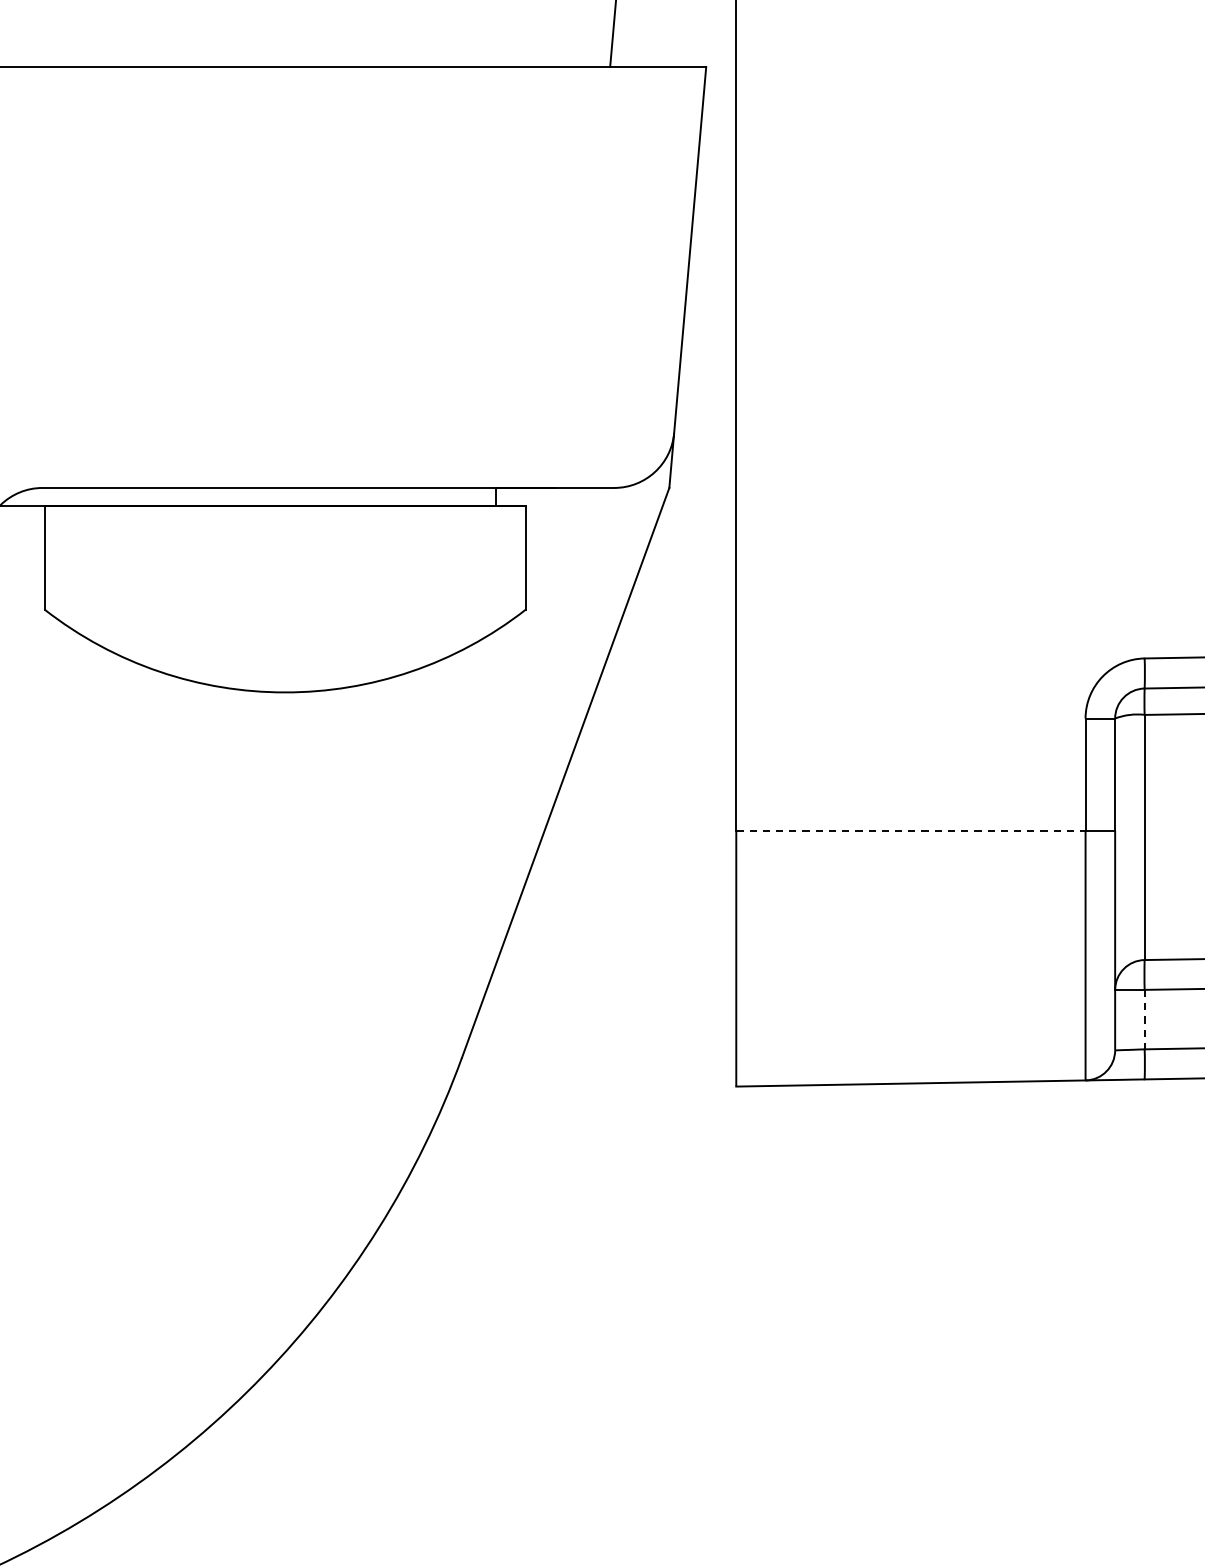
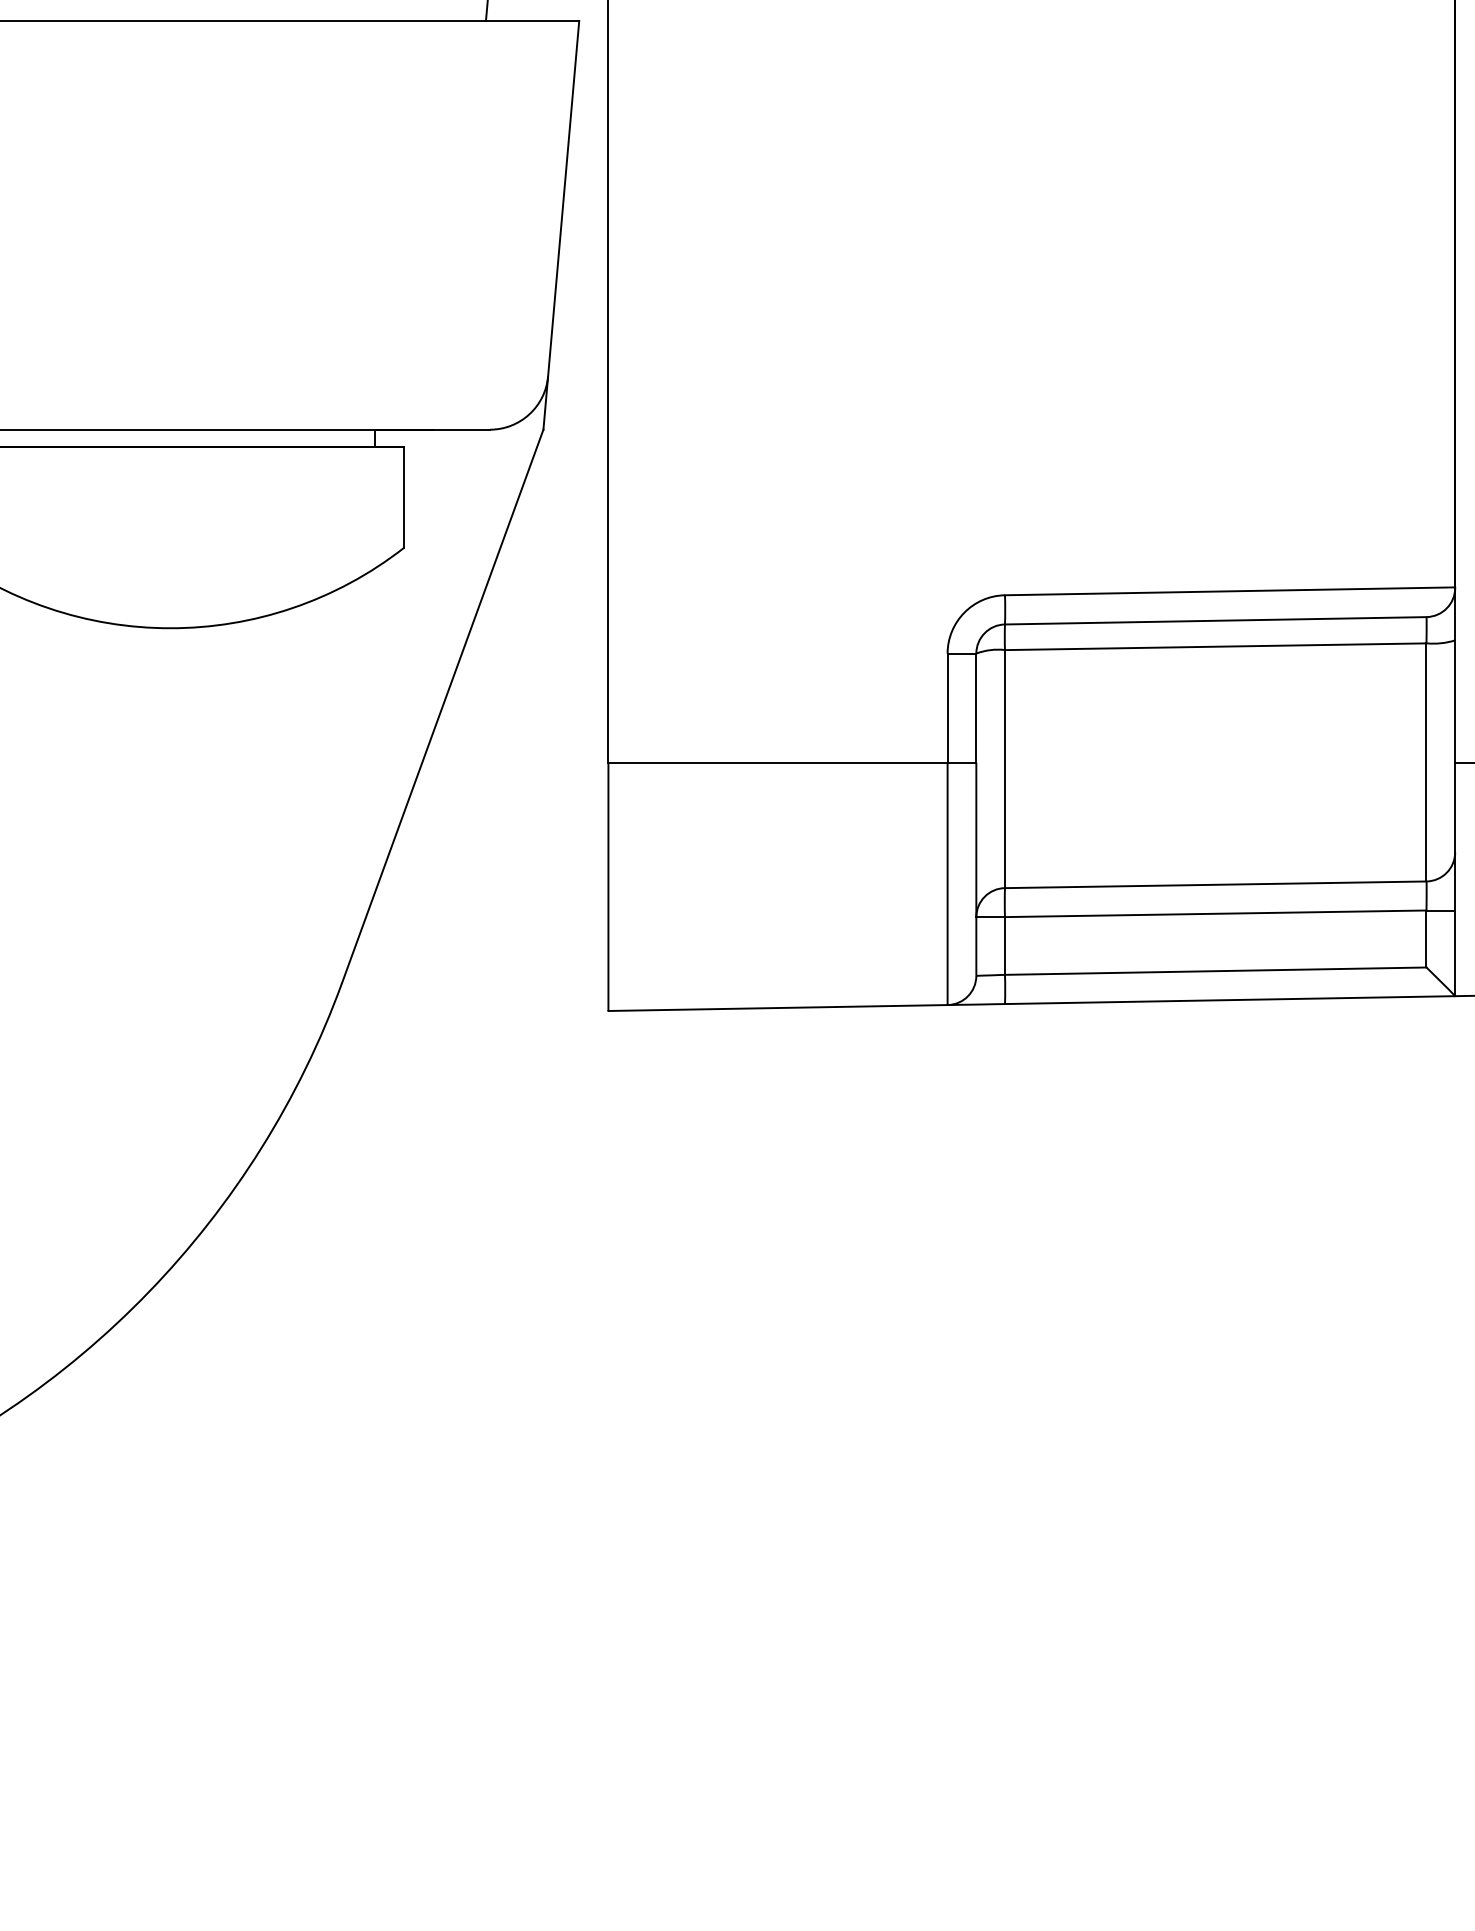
line: (911, 830) -> (778, 762), dashed -> solid
line: (1145, 1019) -> (1005, 945), dashed -> solid

